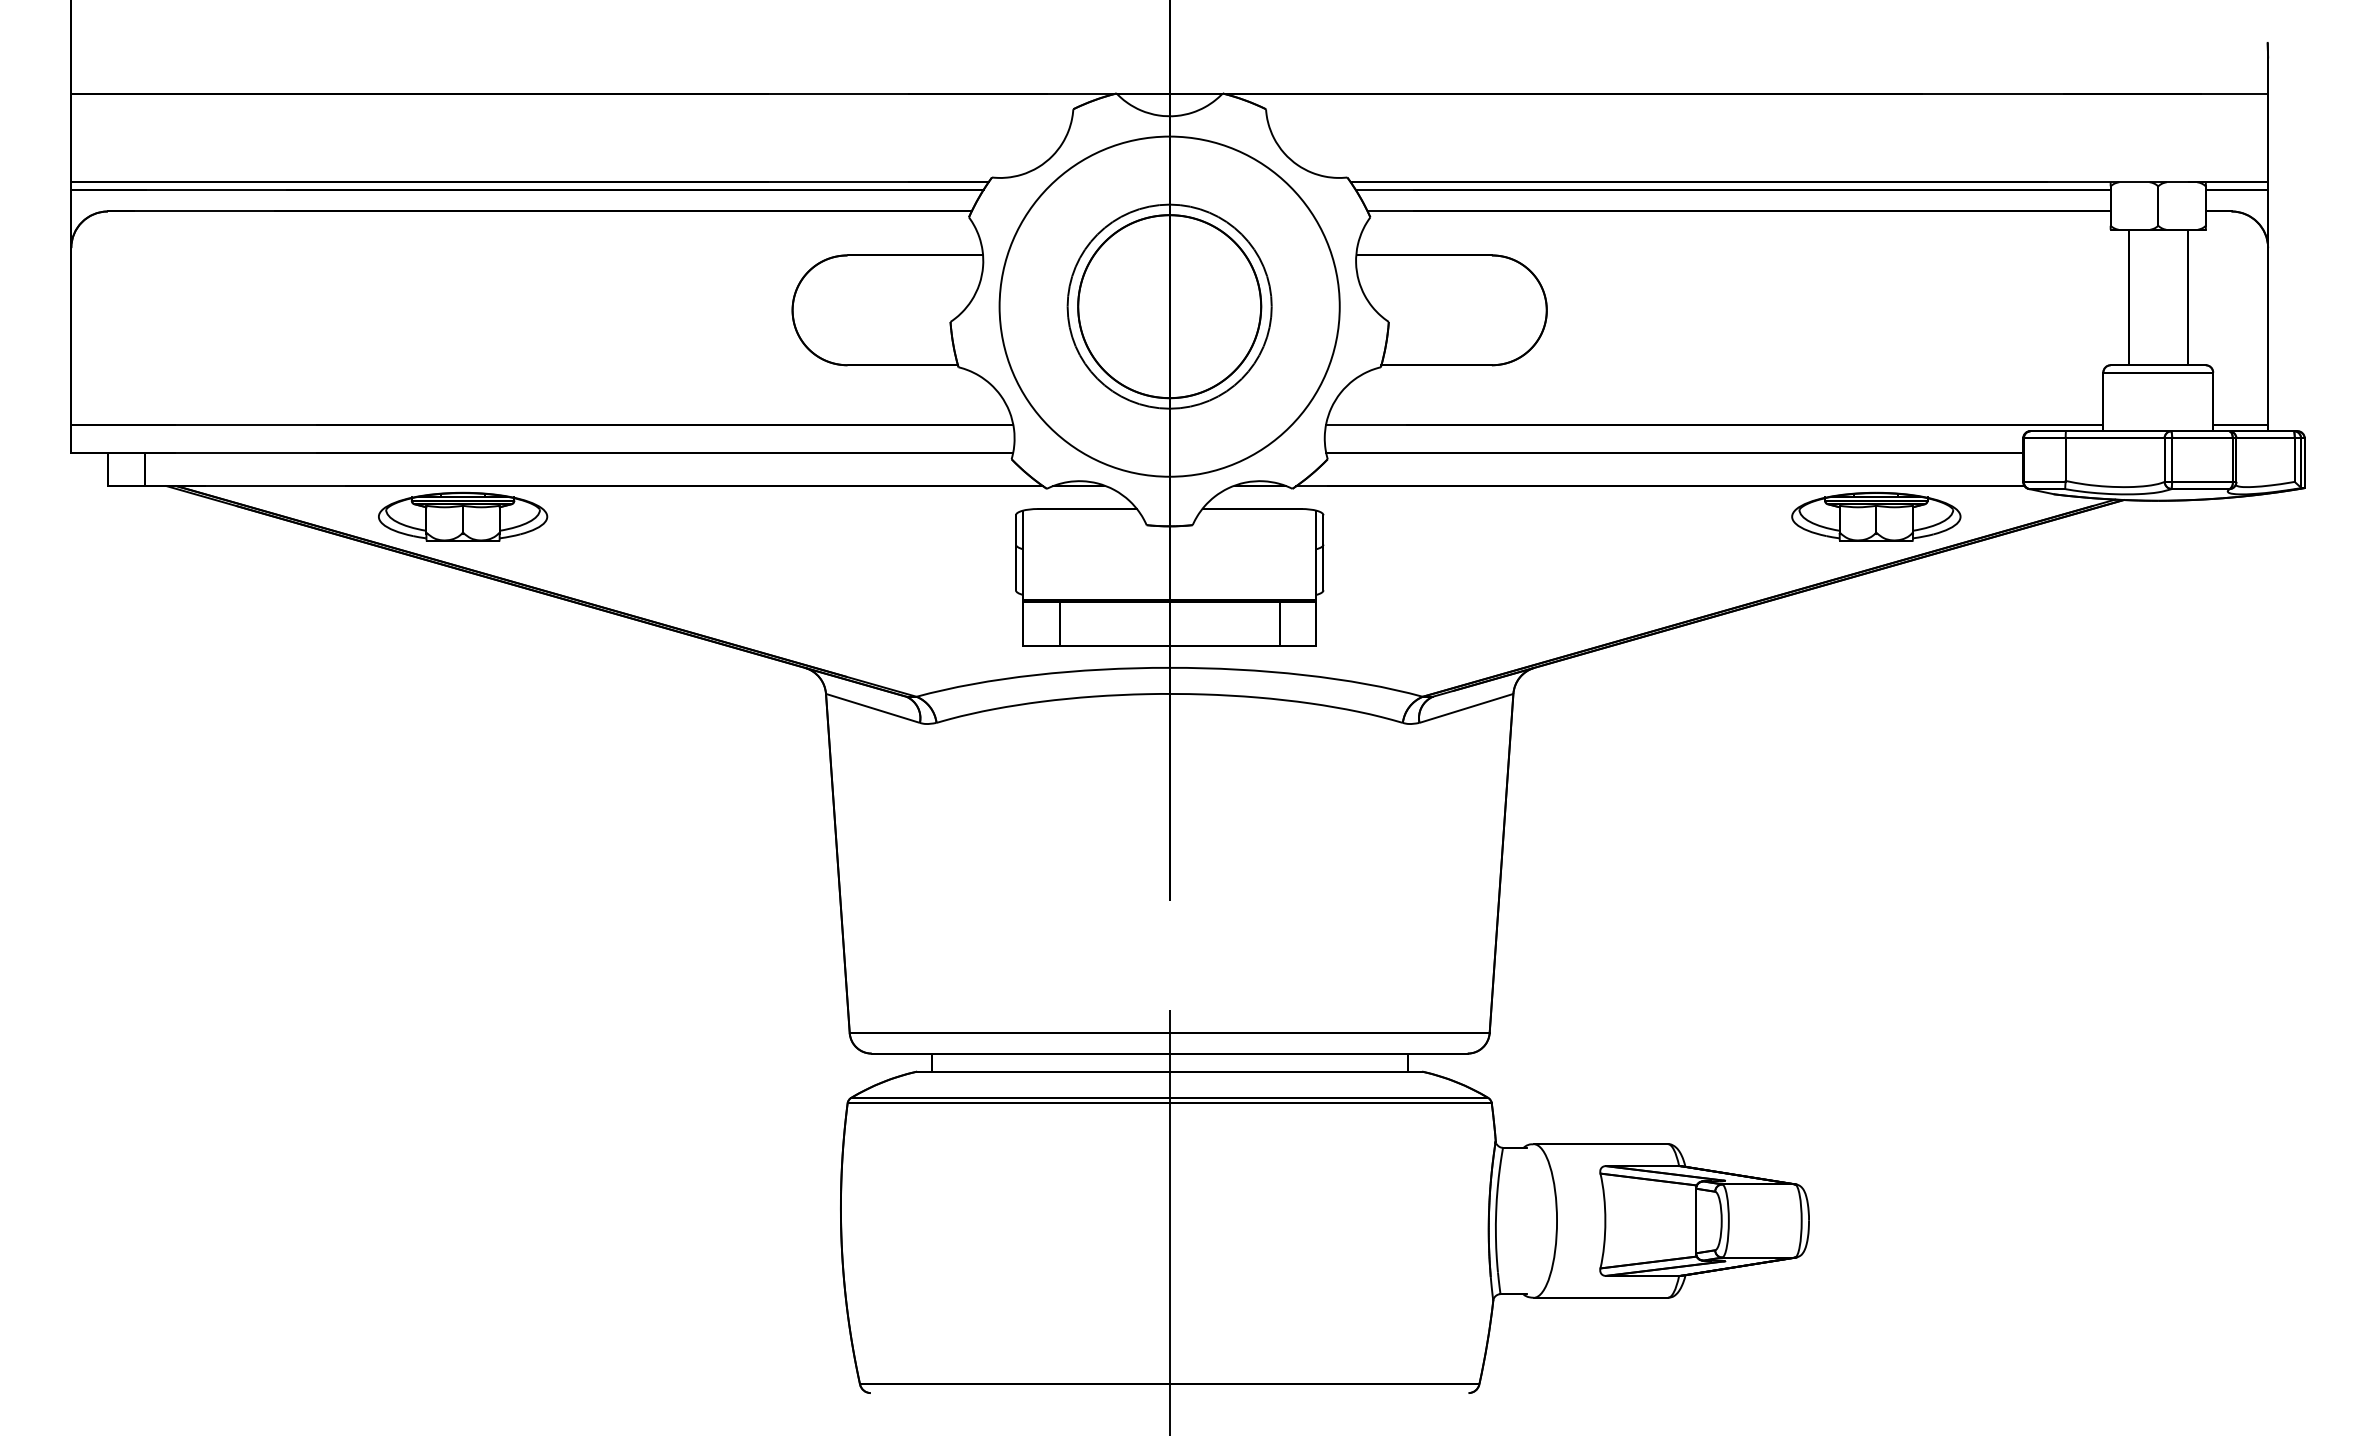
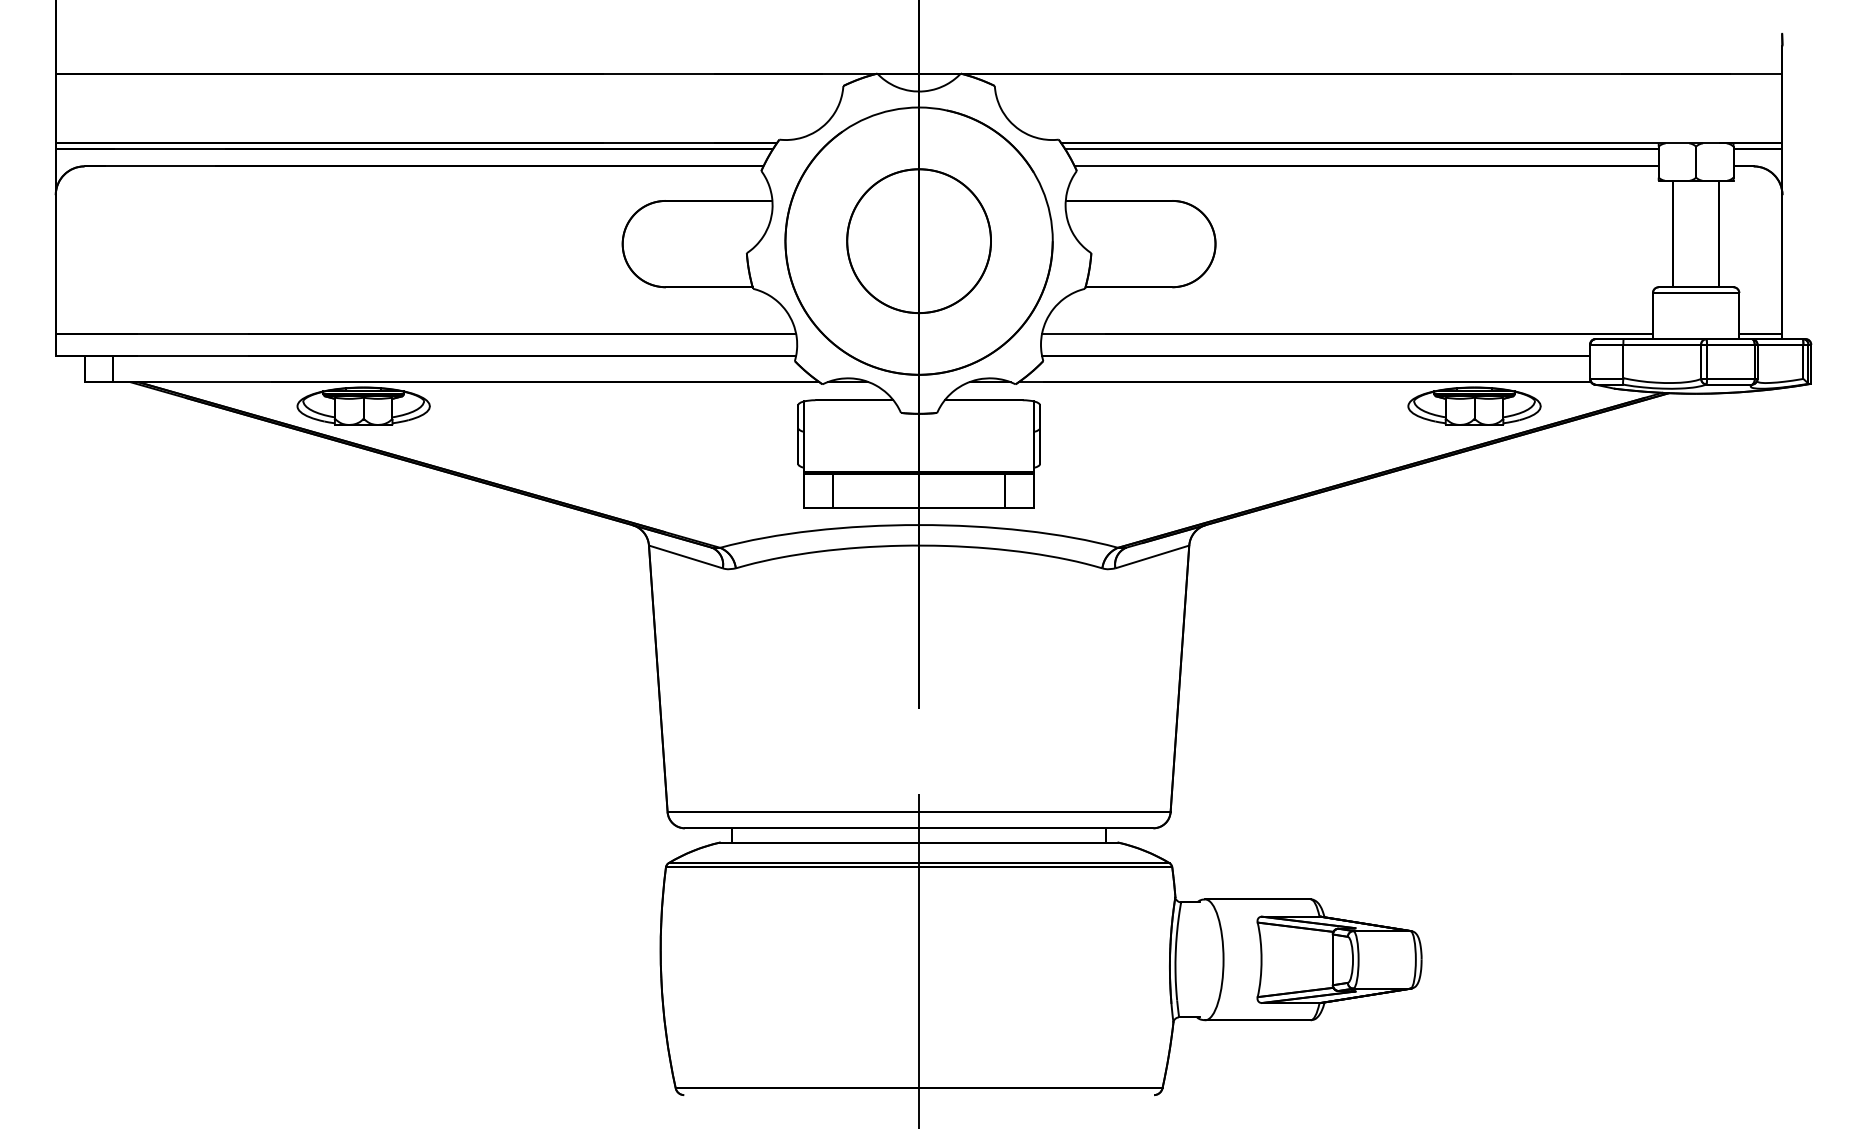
circle: (1169, 306) -> (918, 241), size x1.67

